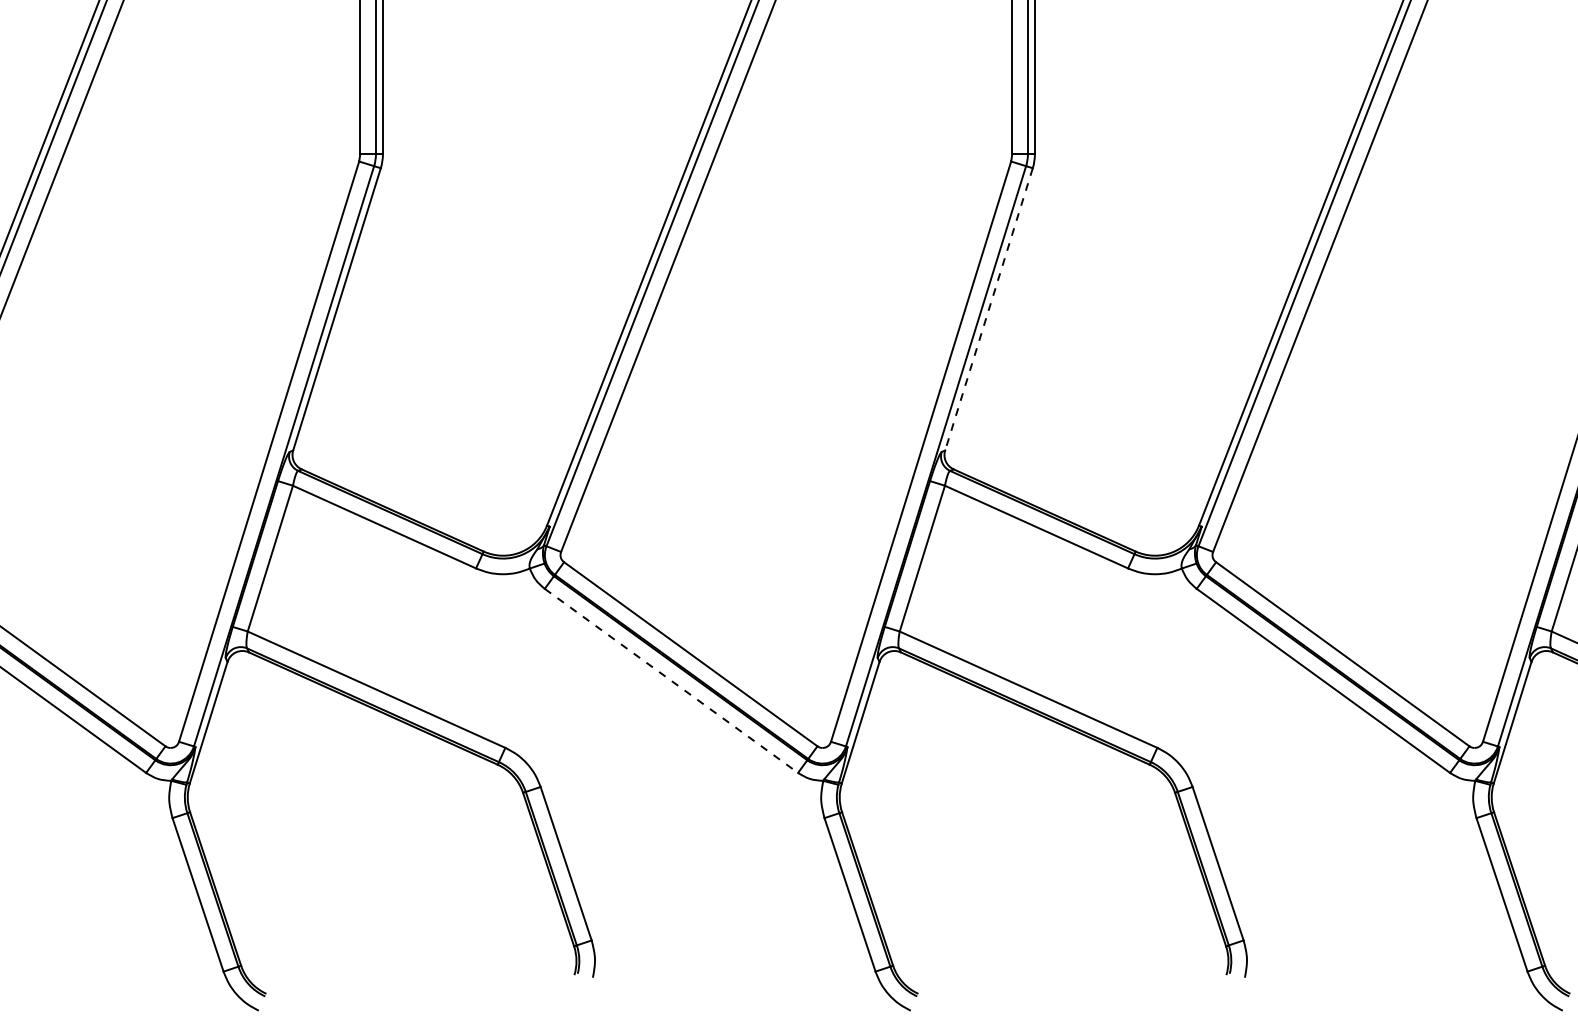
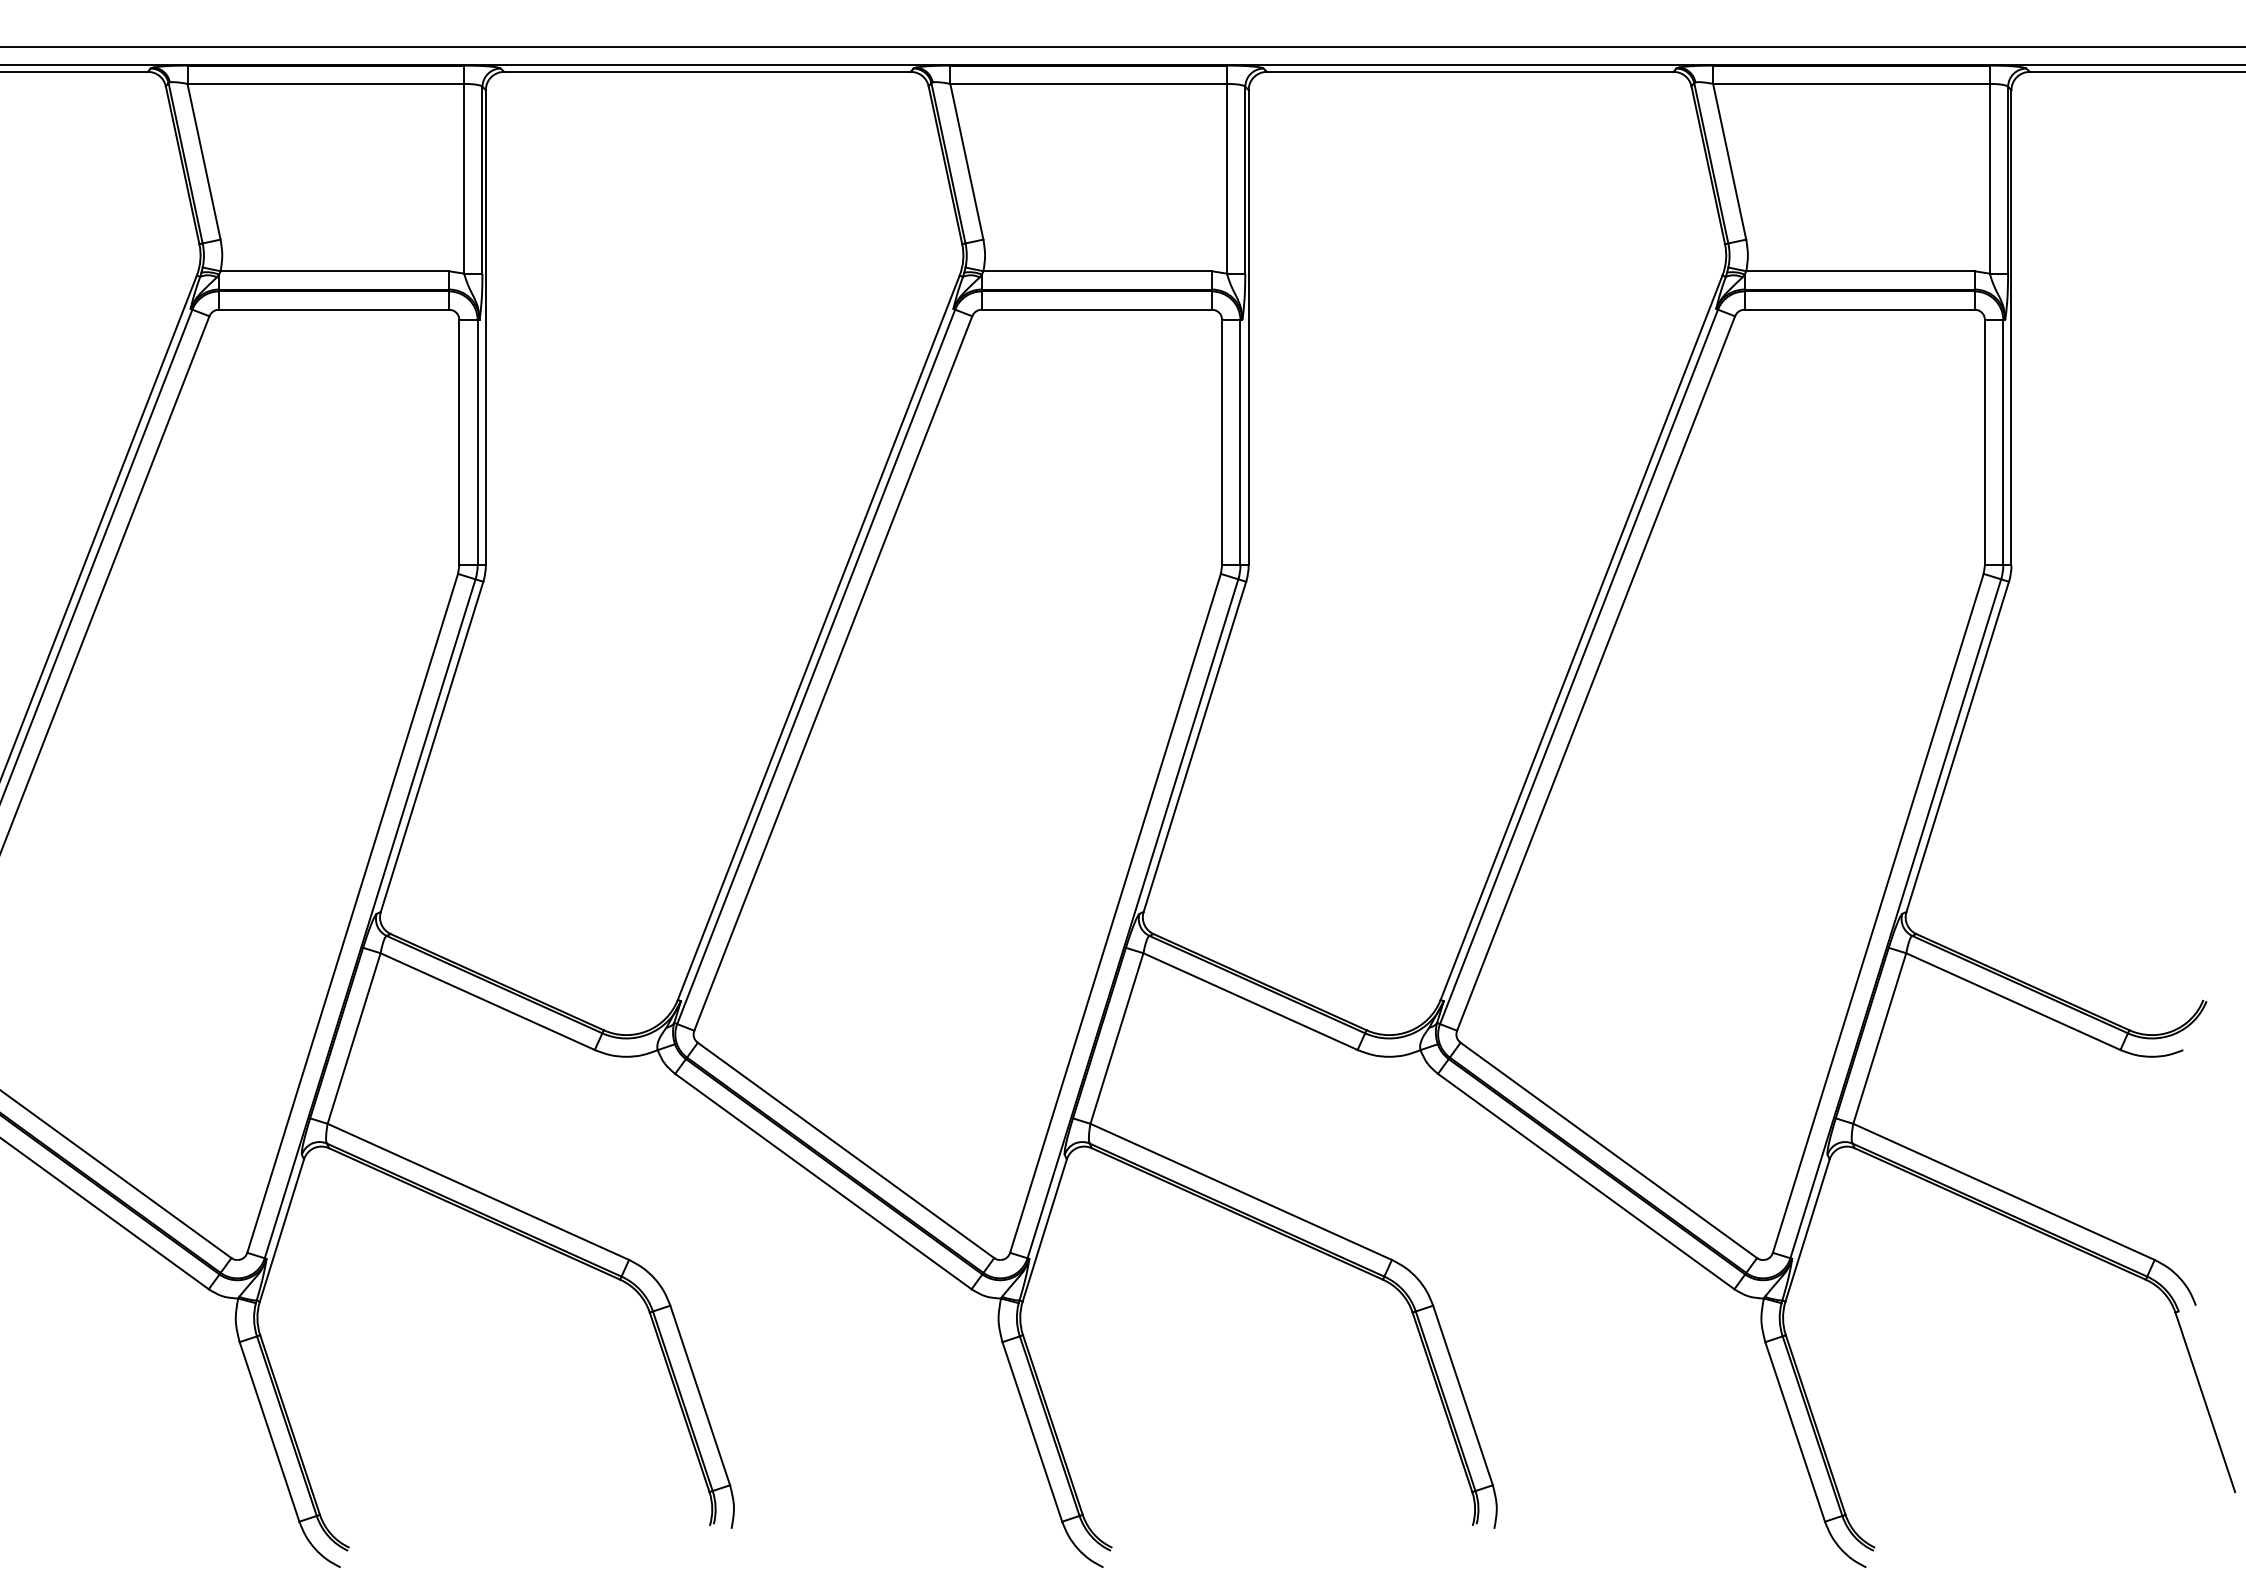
line: (988, 309) -> (1194, 746), dashed -> solid
line: (671, 680) -> (823, 1181), dashed -> solid

